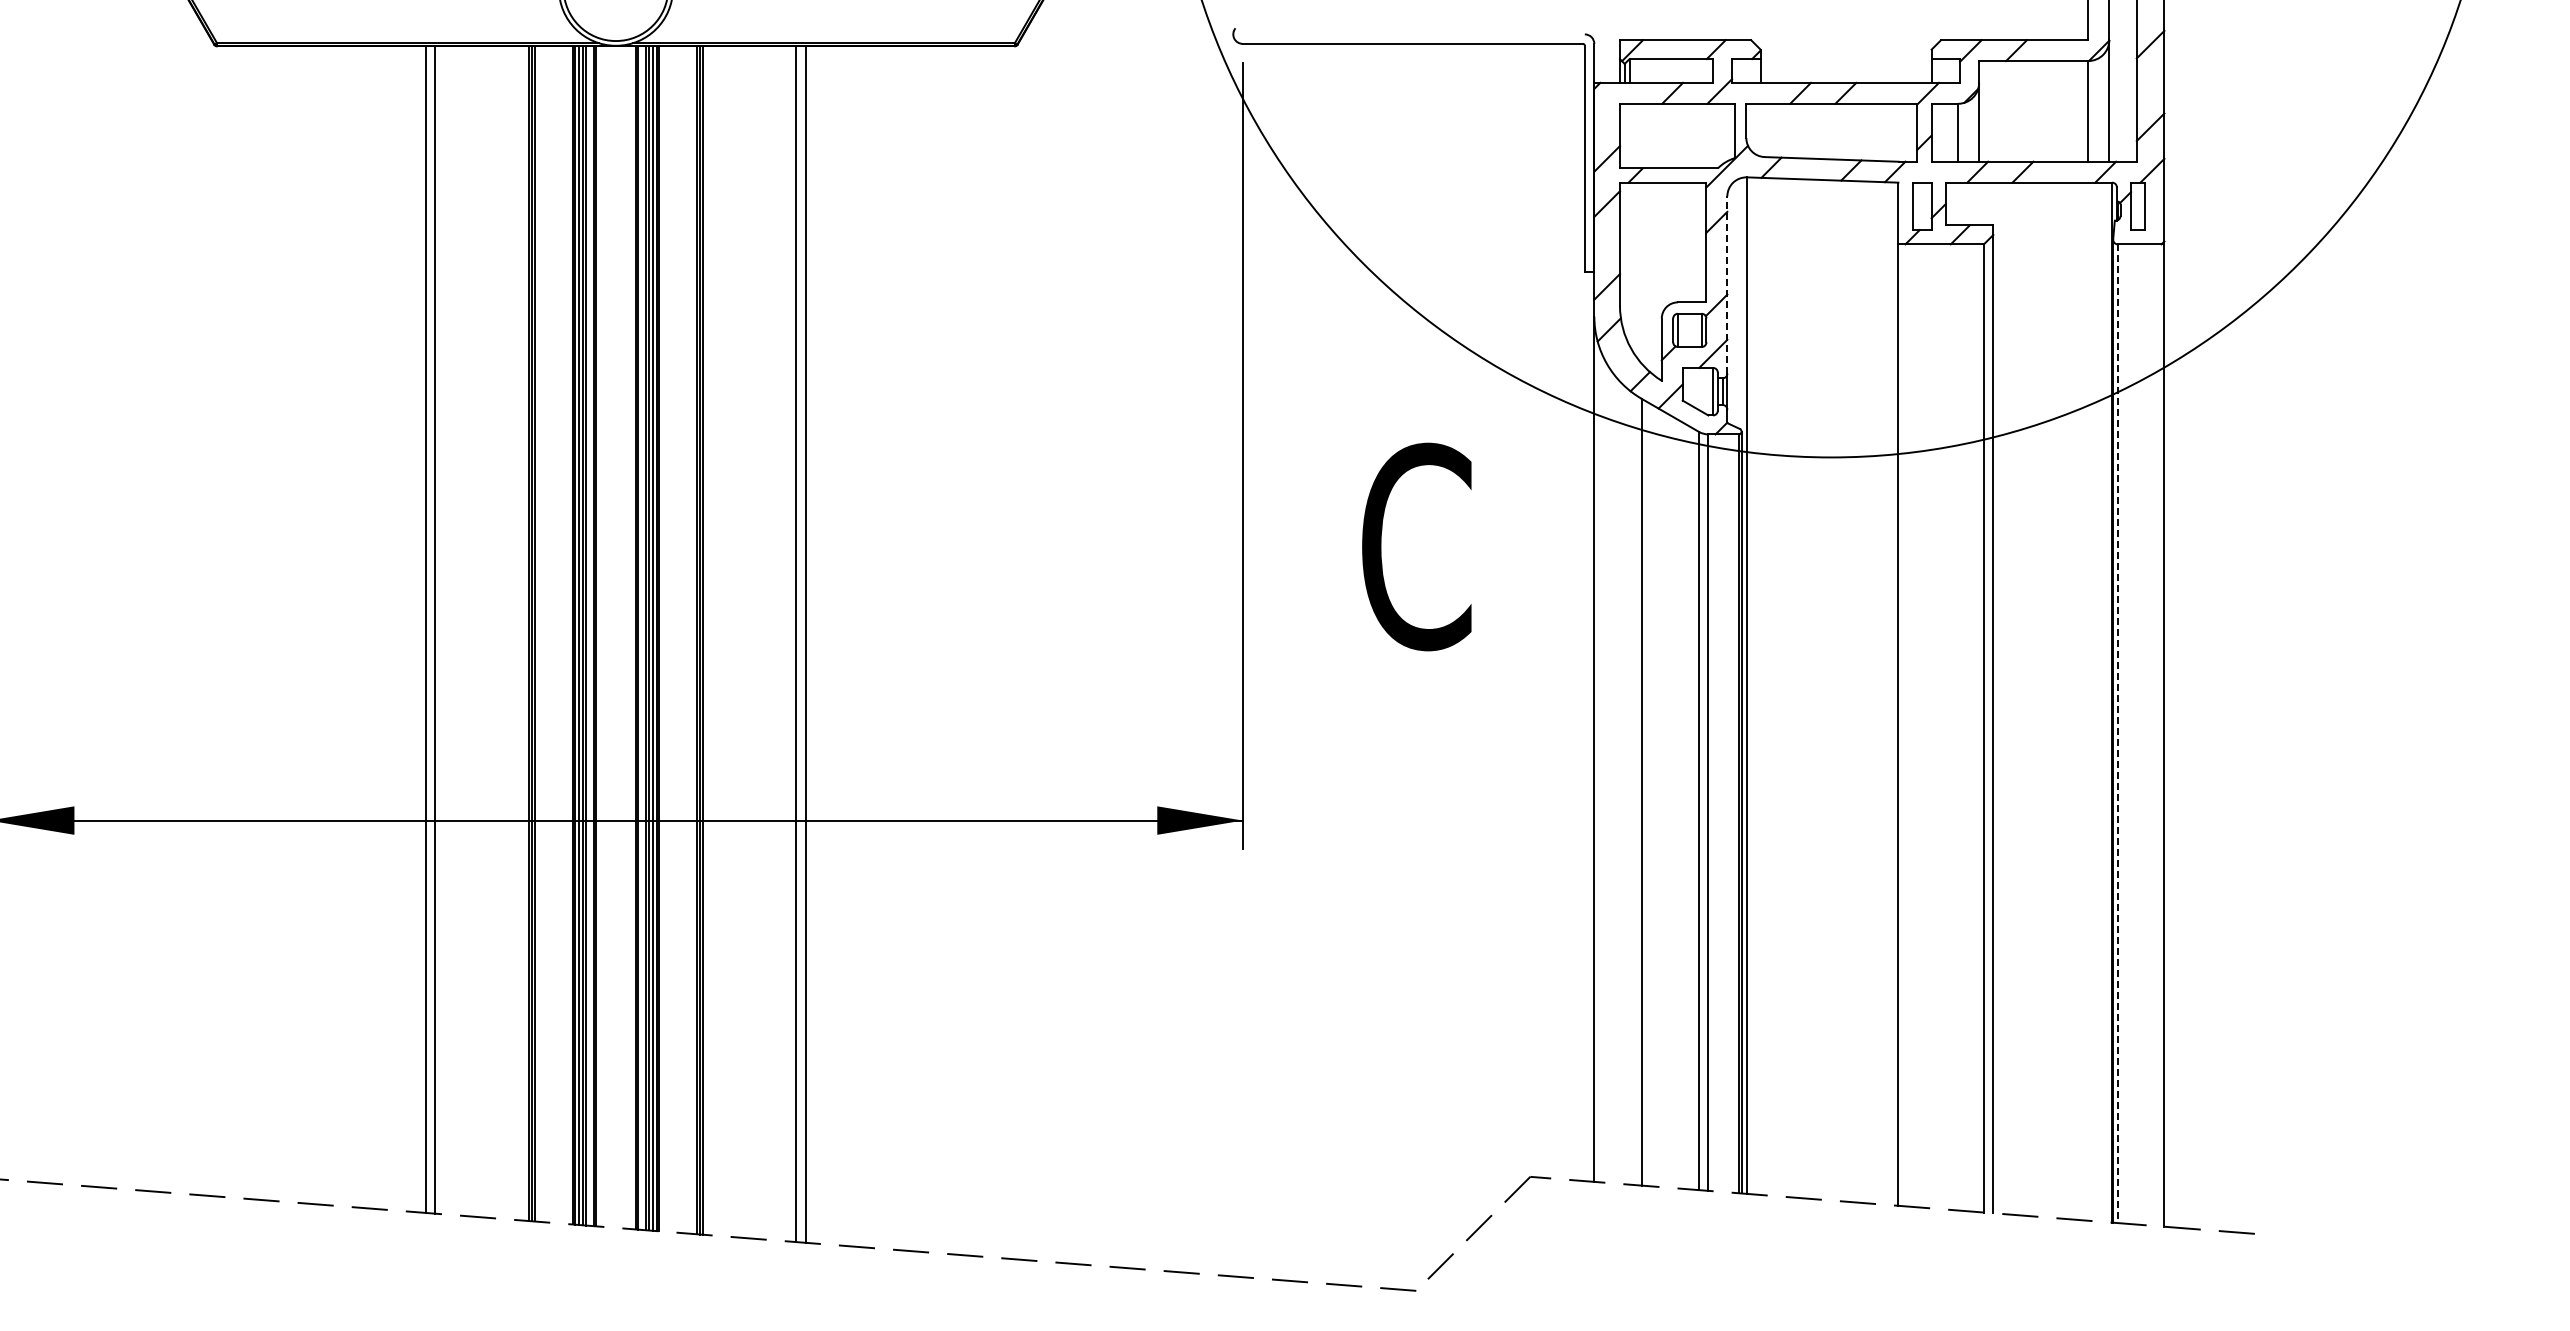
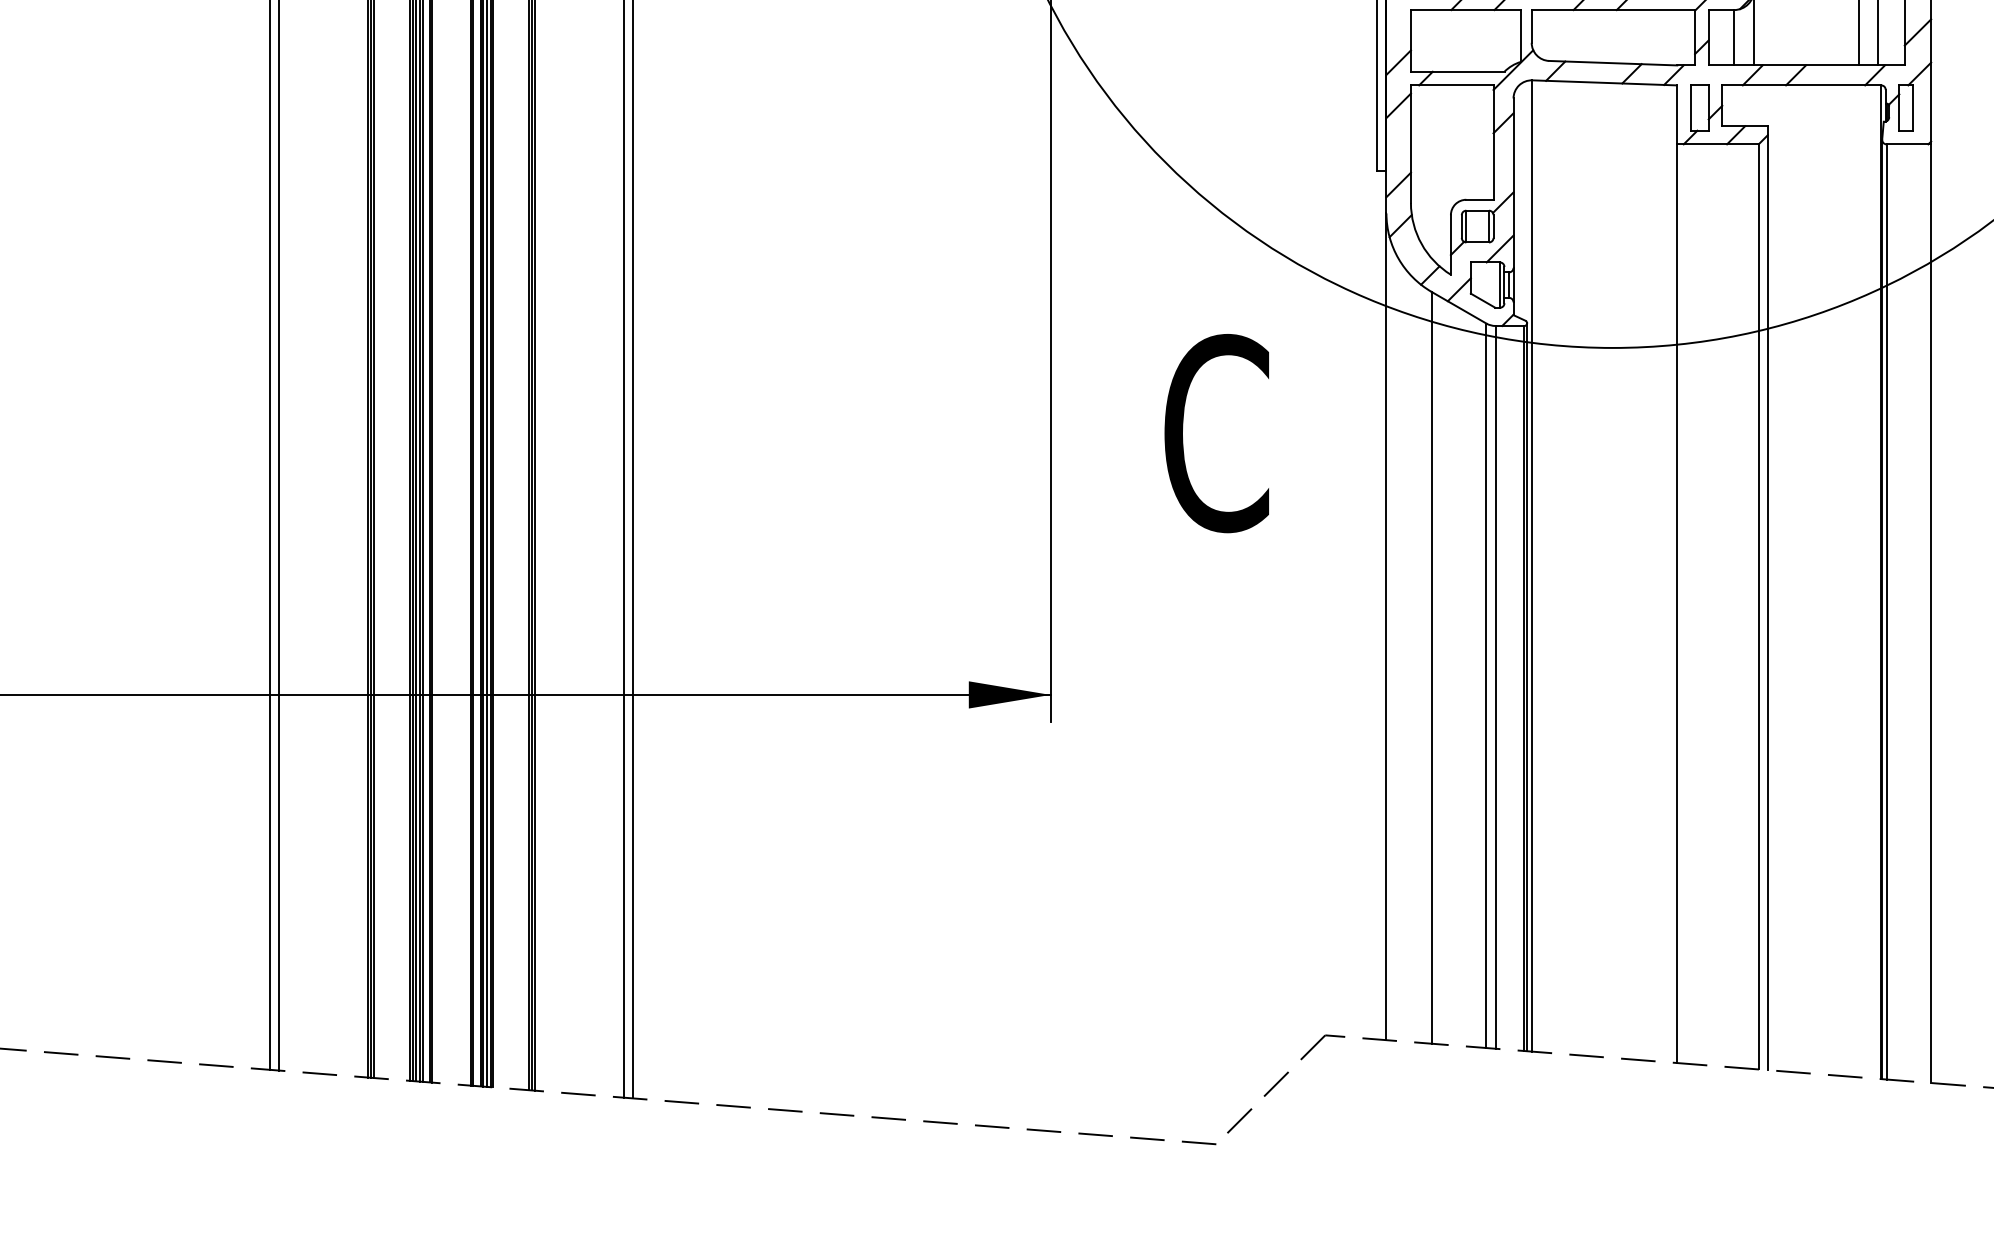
line: (1727, 285) -> (1513, 183), dashed -> solid
line: (2117, 734) -> (1886, 612), dashed -> solid

